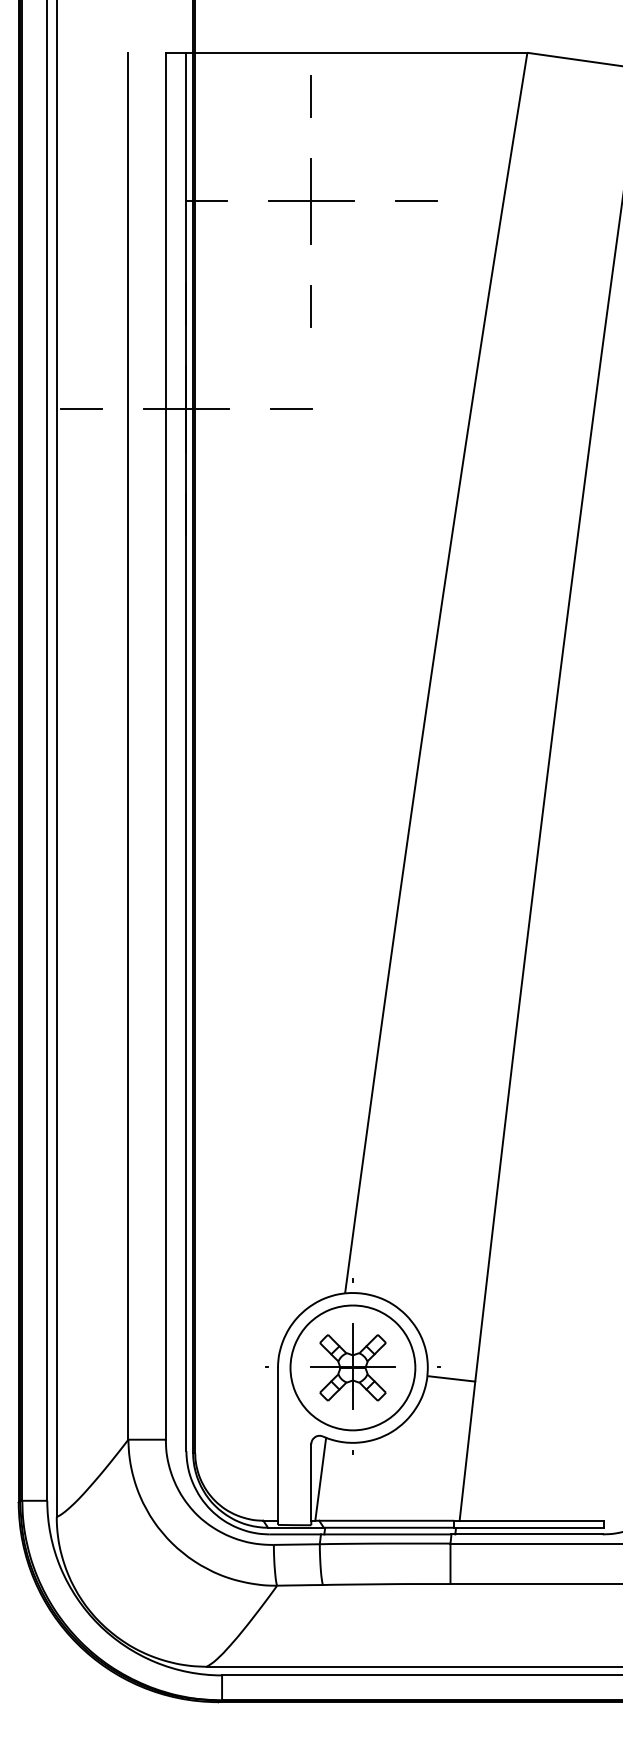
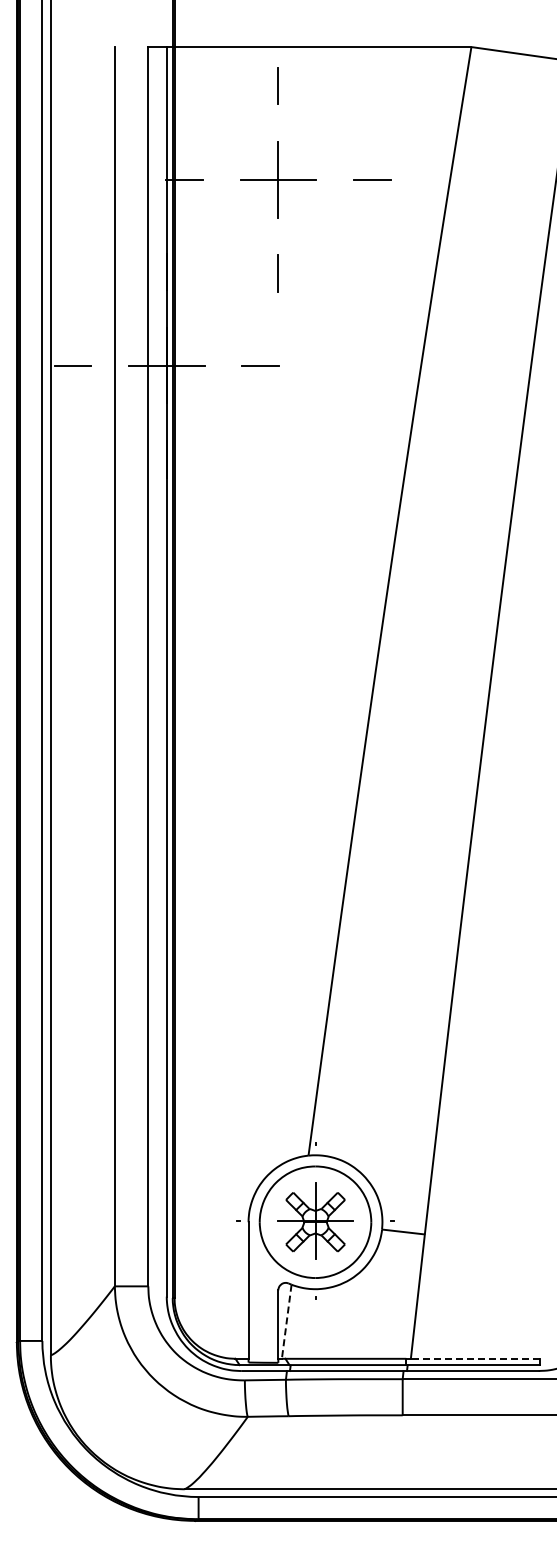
line: (320, 1480) -> (286, 1322), solid -> dashed
line: (531, 1520) -> (475, 1358), solid -> dashed

